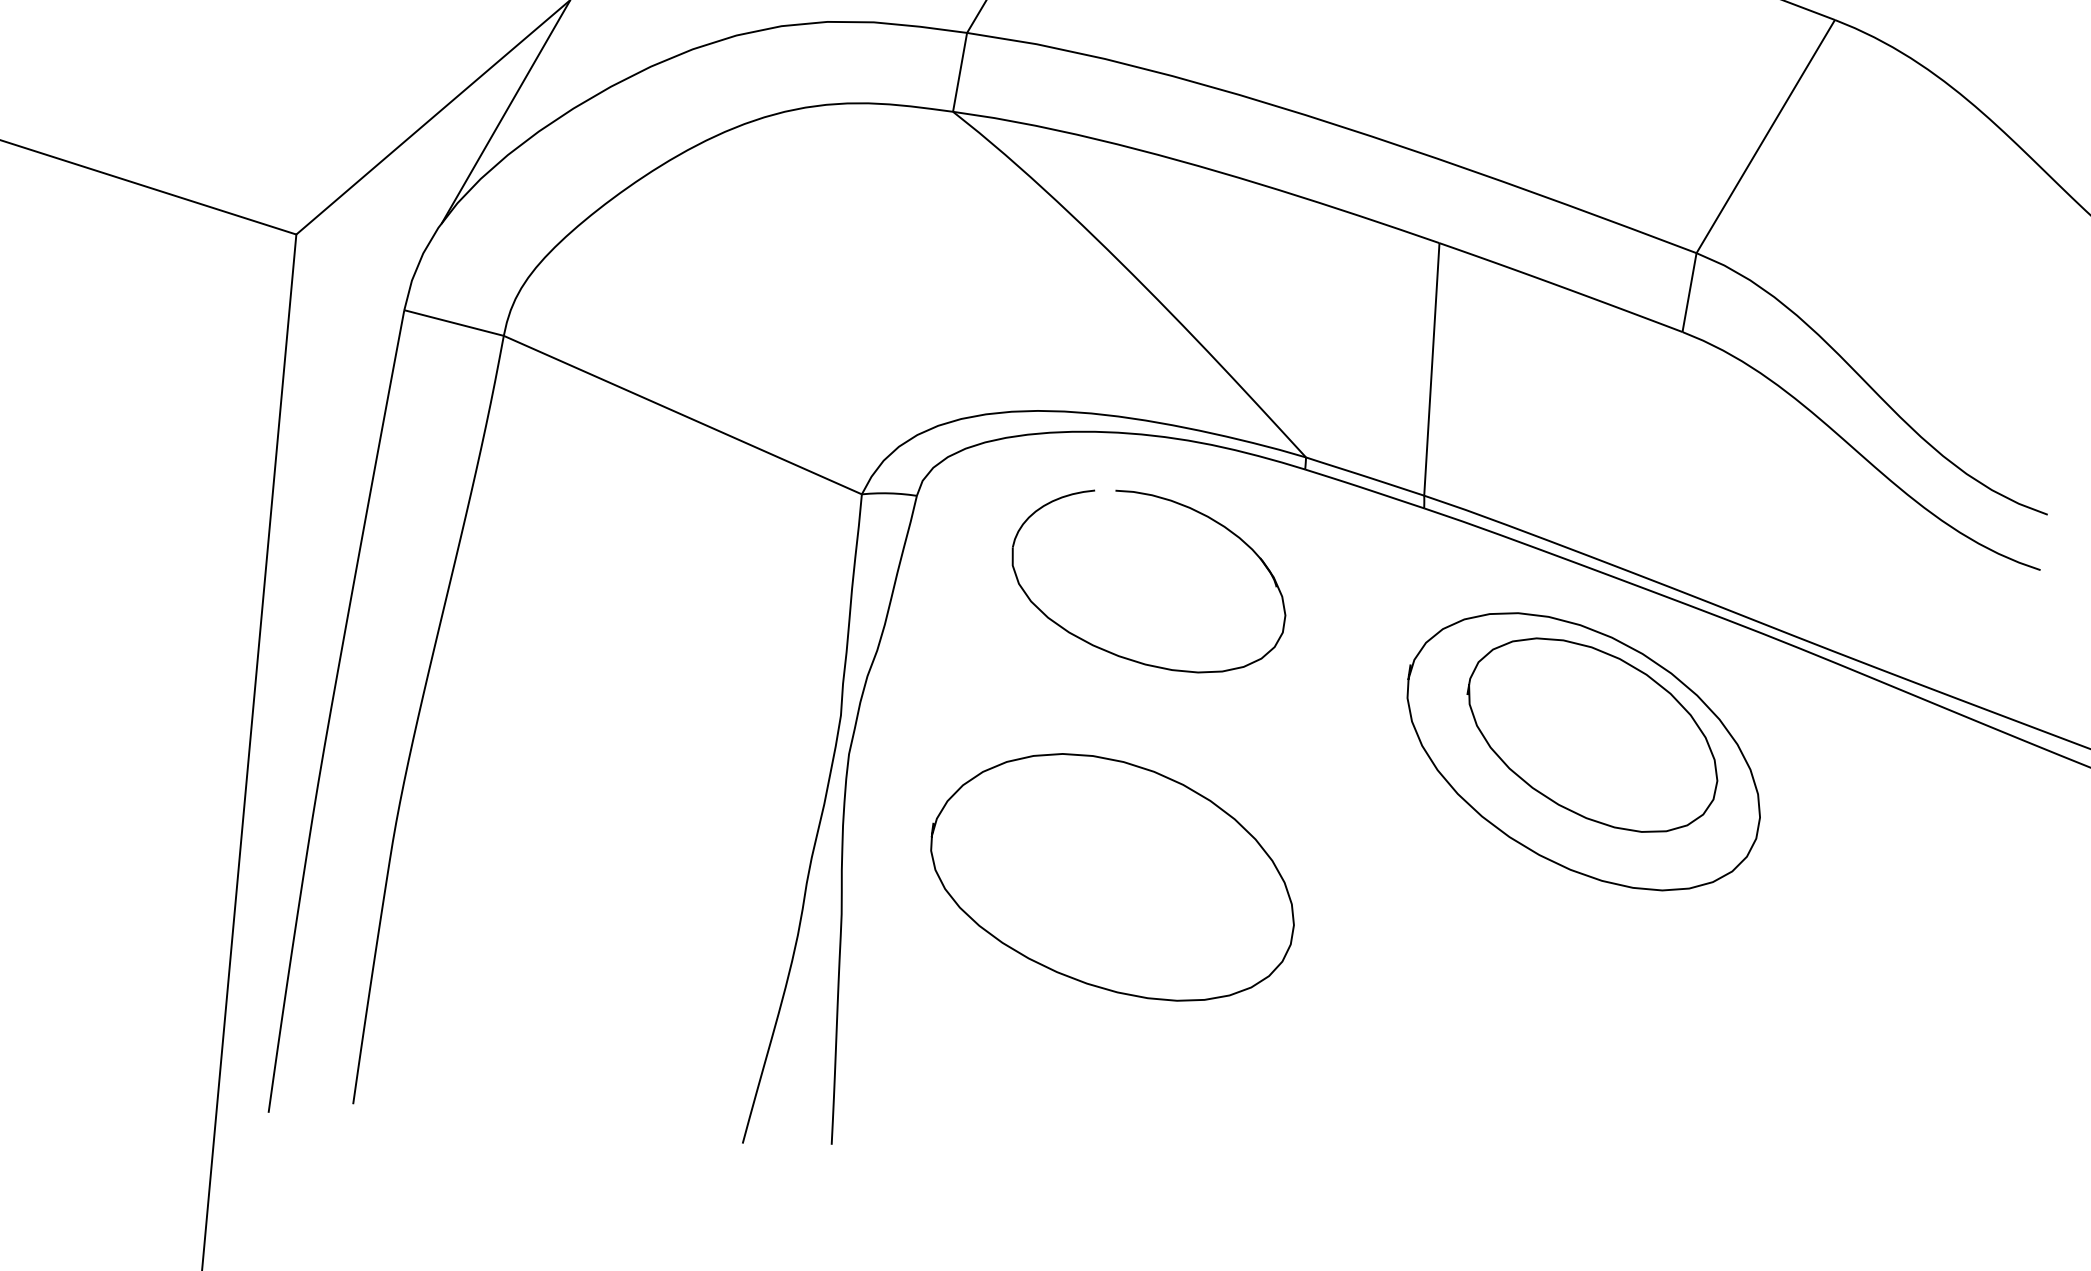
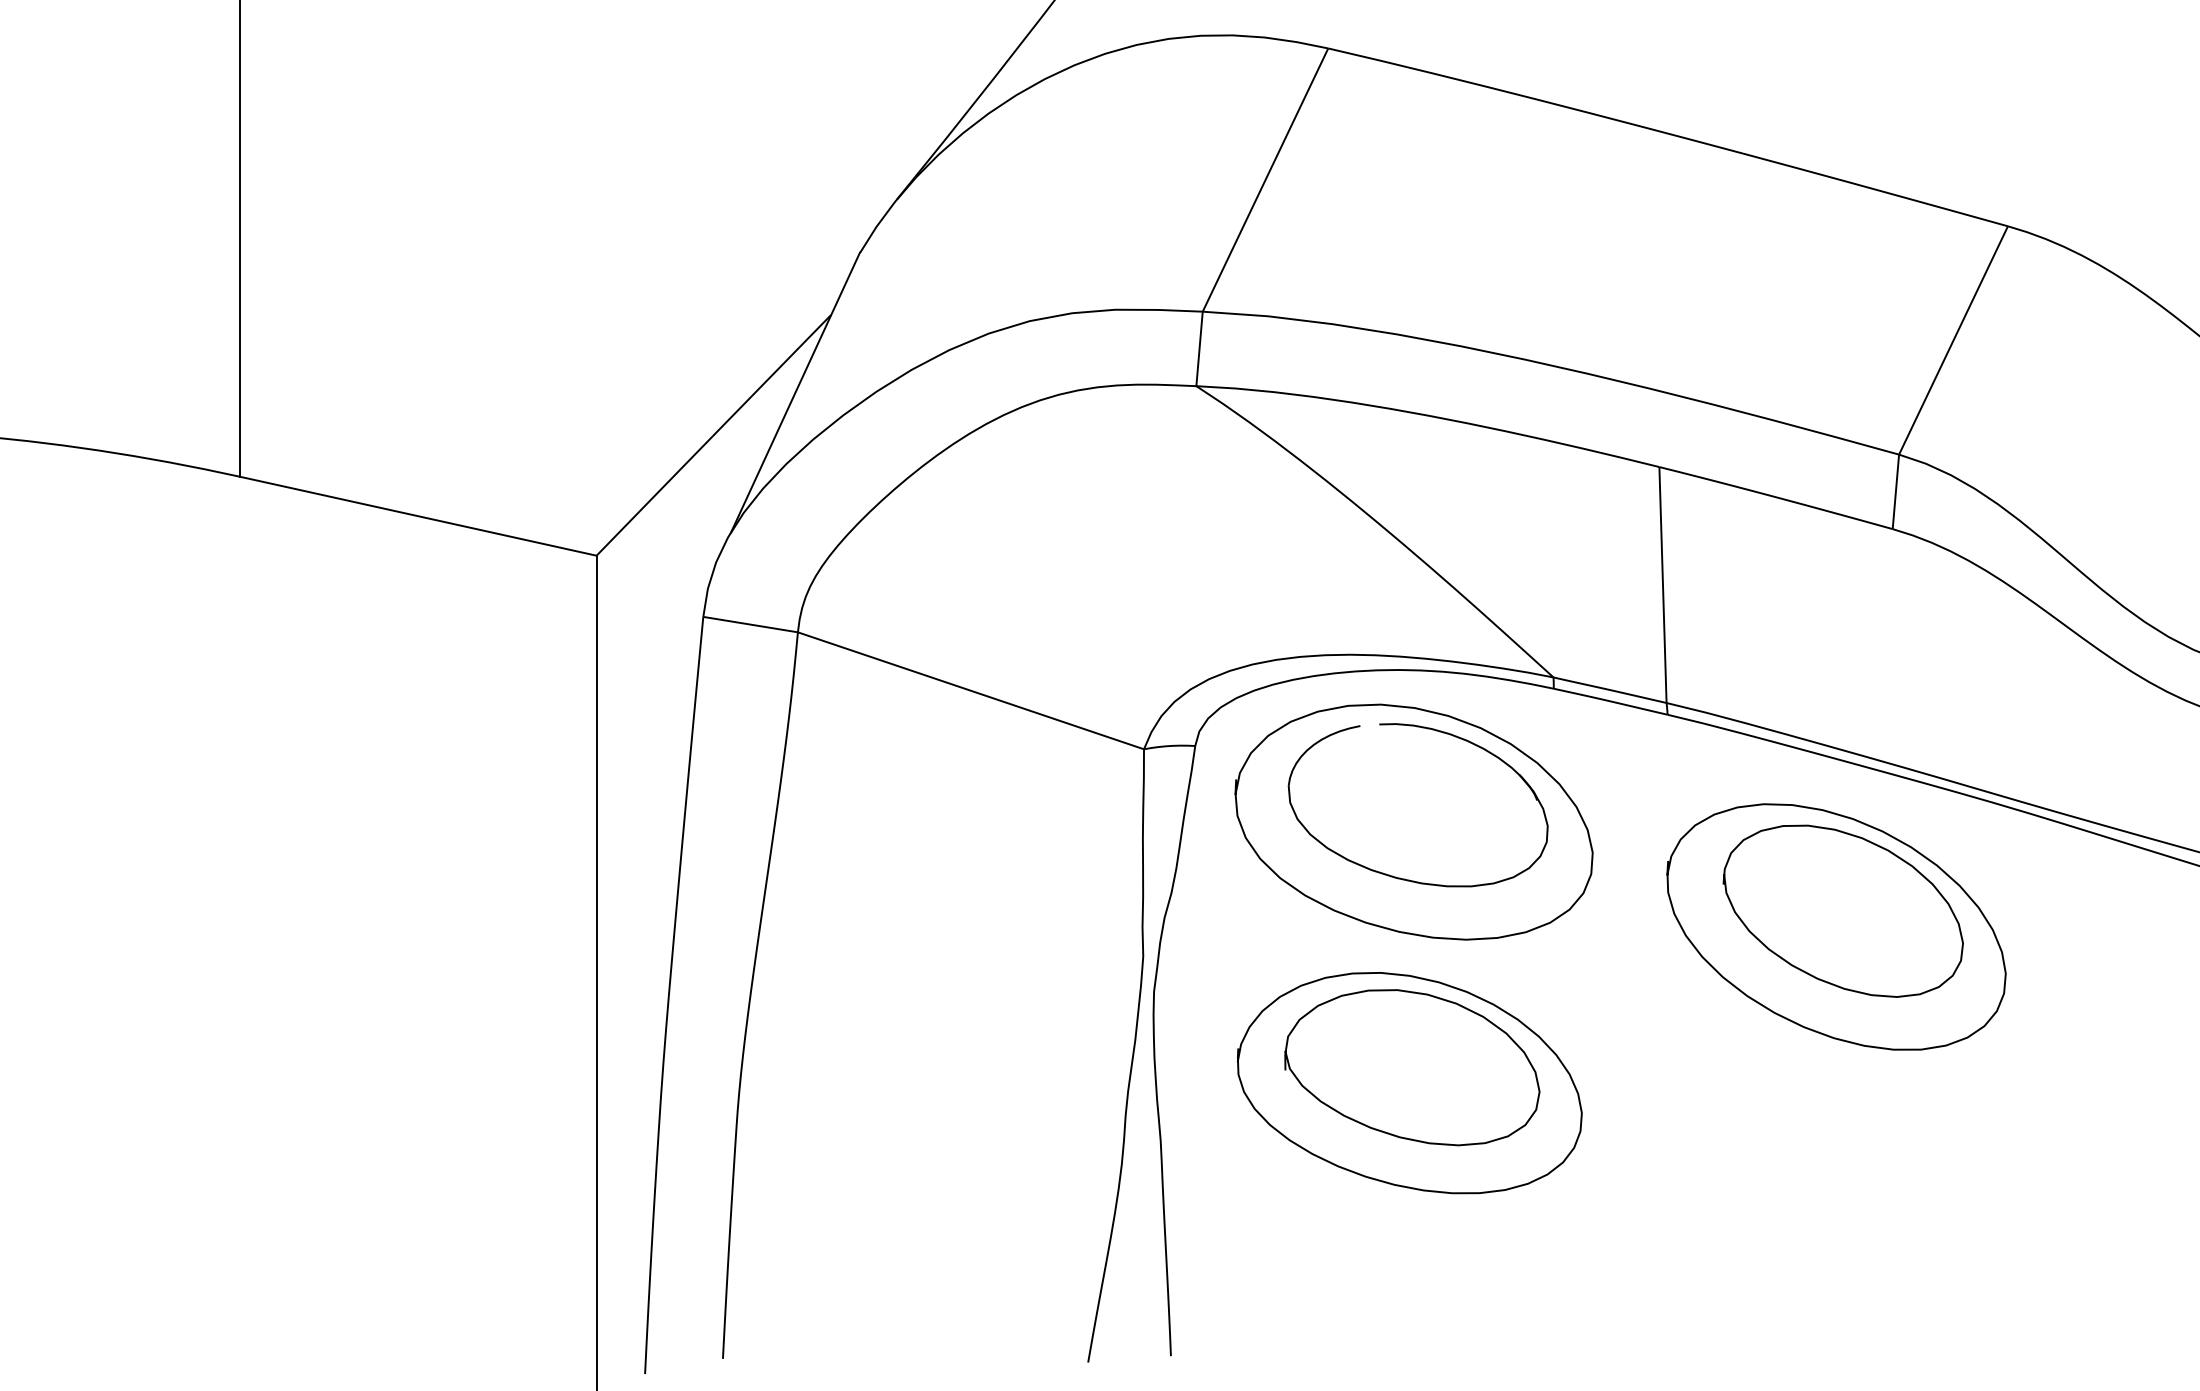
curve: (1101, 706) -> (1384, 926), added
curve: (1088, 928) -> (1391, 1133), added

